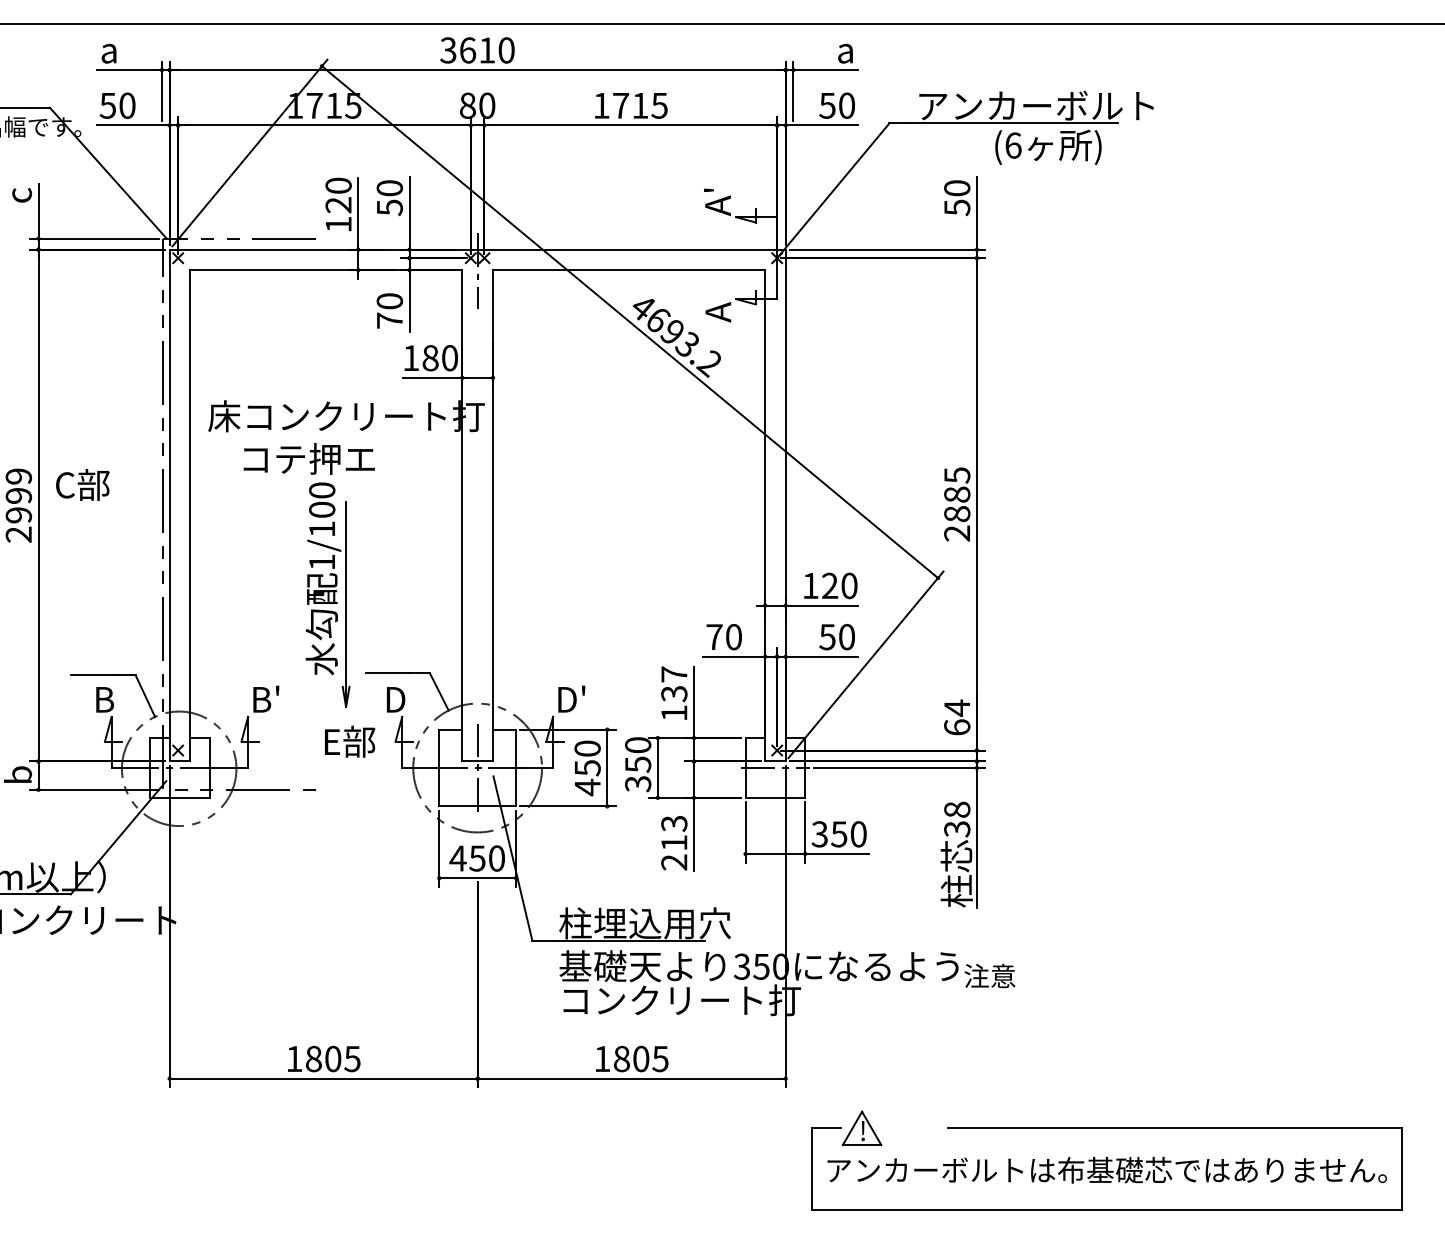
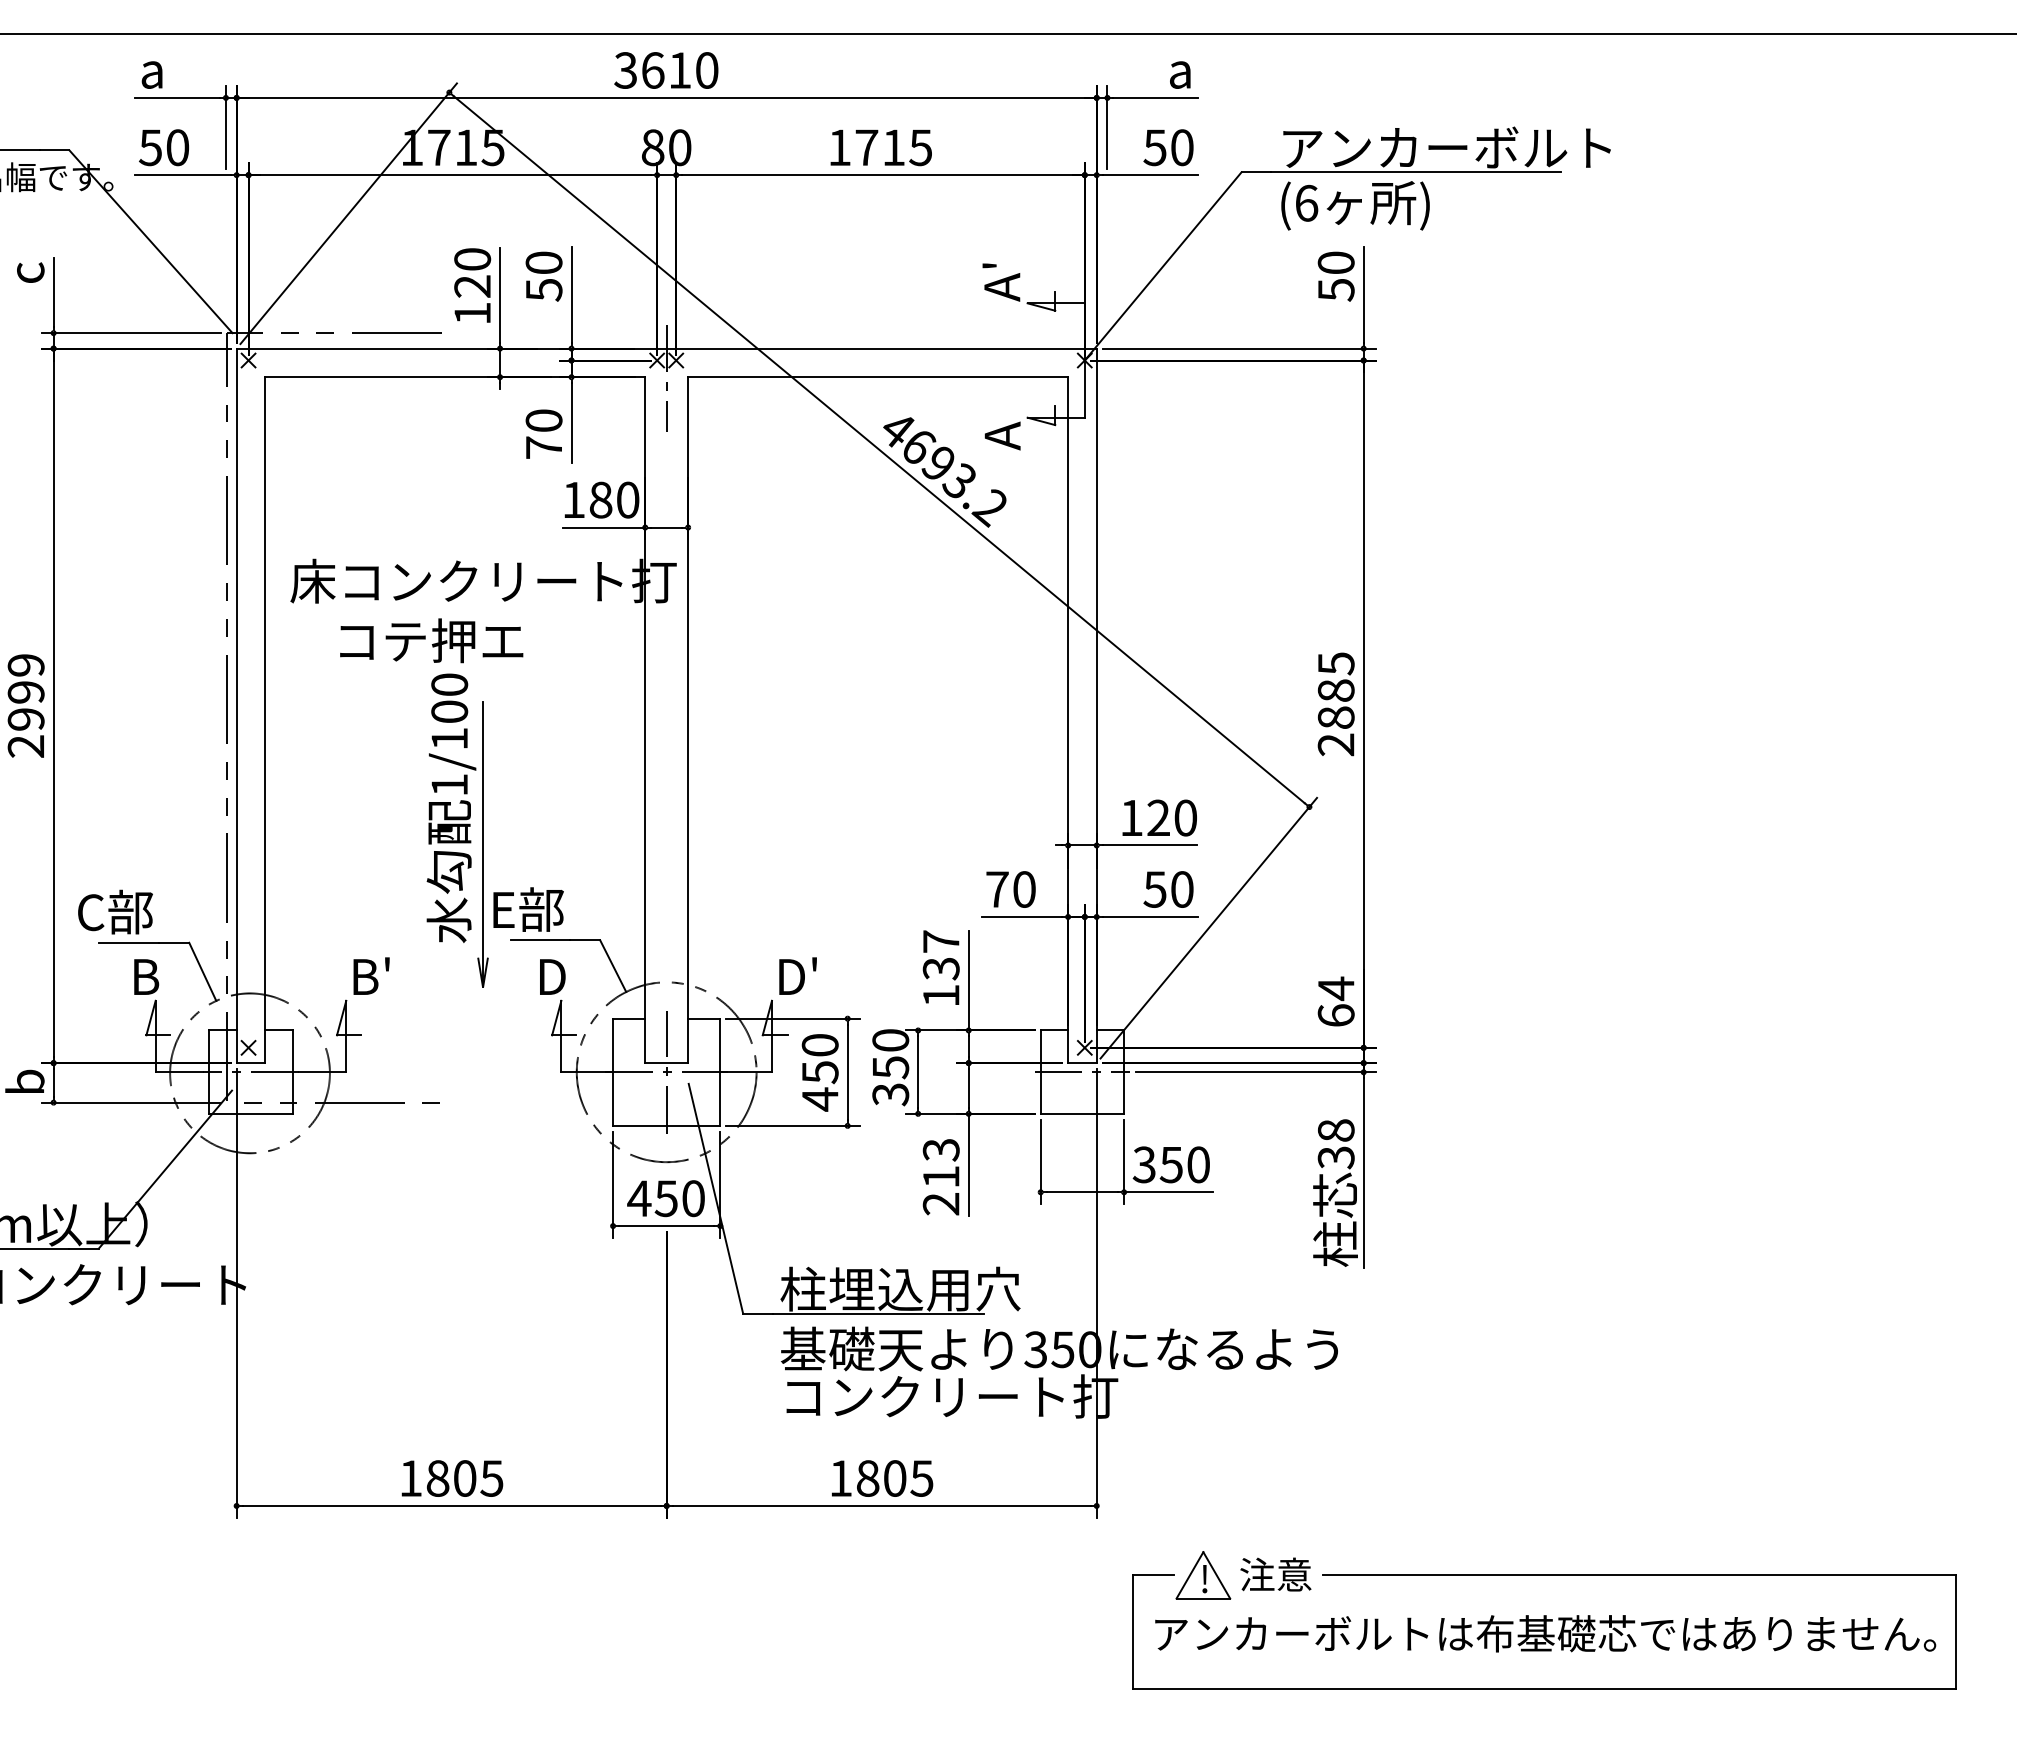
text: (1048, 147) -> (1355, 205), moved
text: (82, 484) -> (115, 911), moved
text: (350, 741) -> (528, 909), moved
text: (989, 975) -> (1275, 1574), moved

